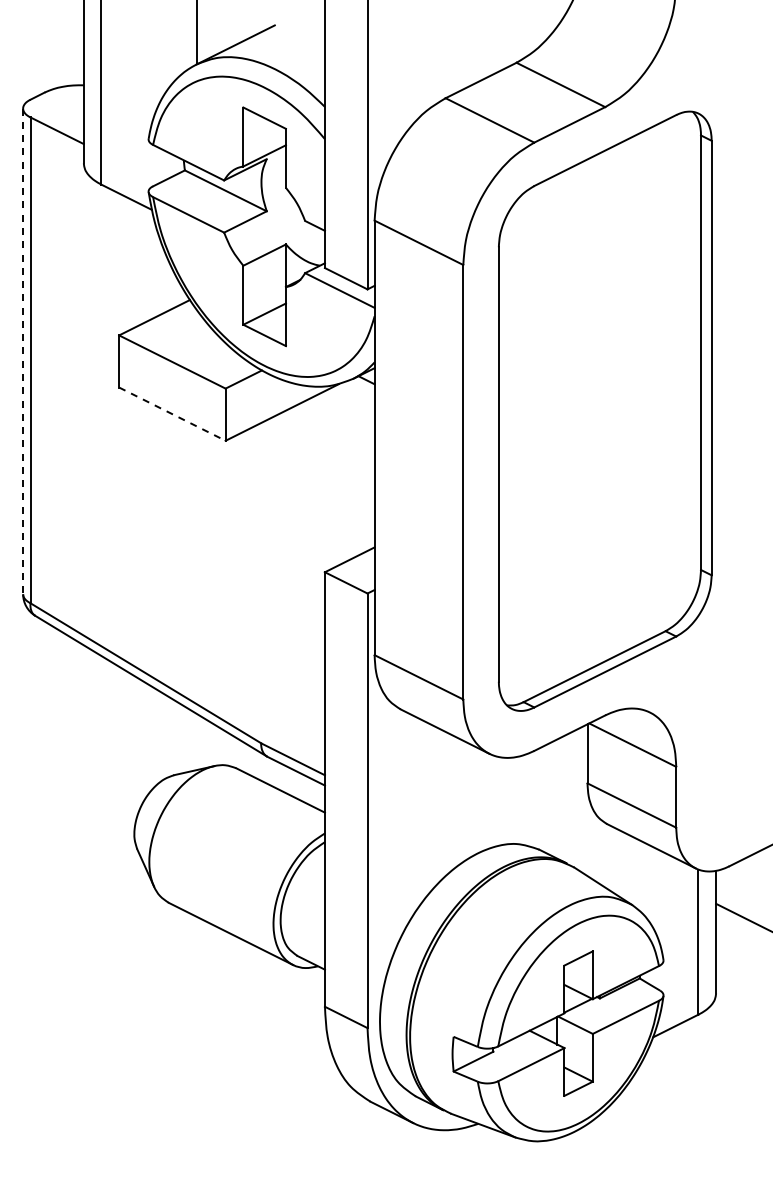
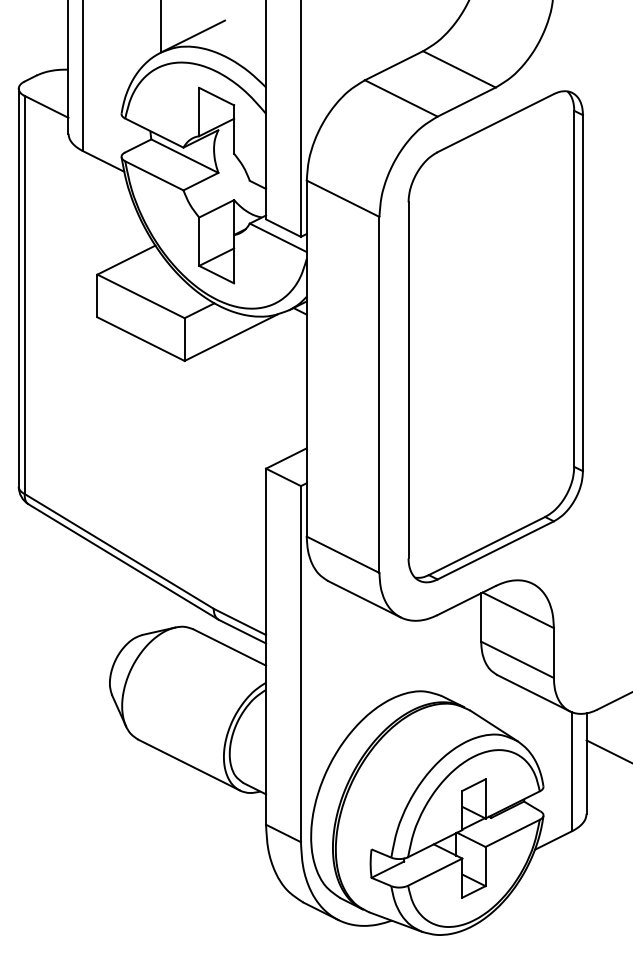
line: (23, 351) -> (19, 287), dashed -> solid
line: (172, 414) -> (141, 339), dashed -> solid

